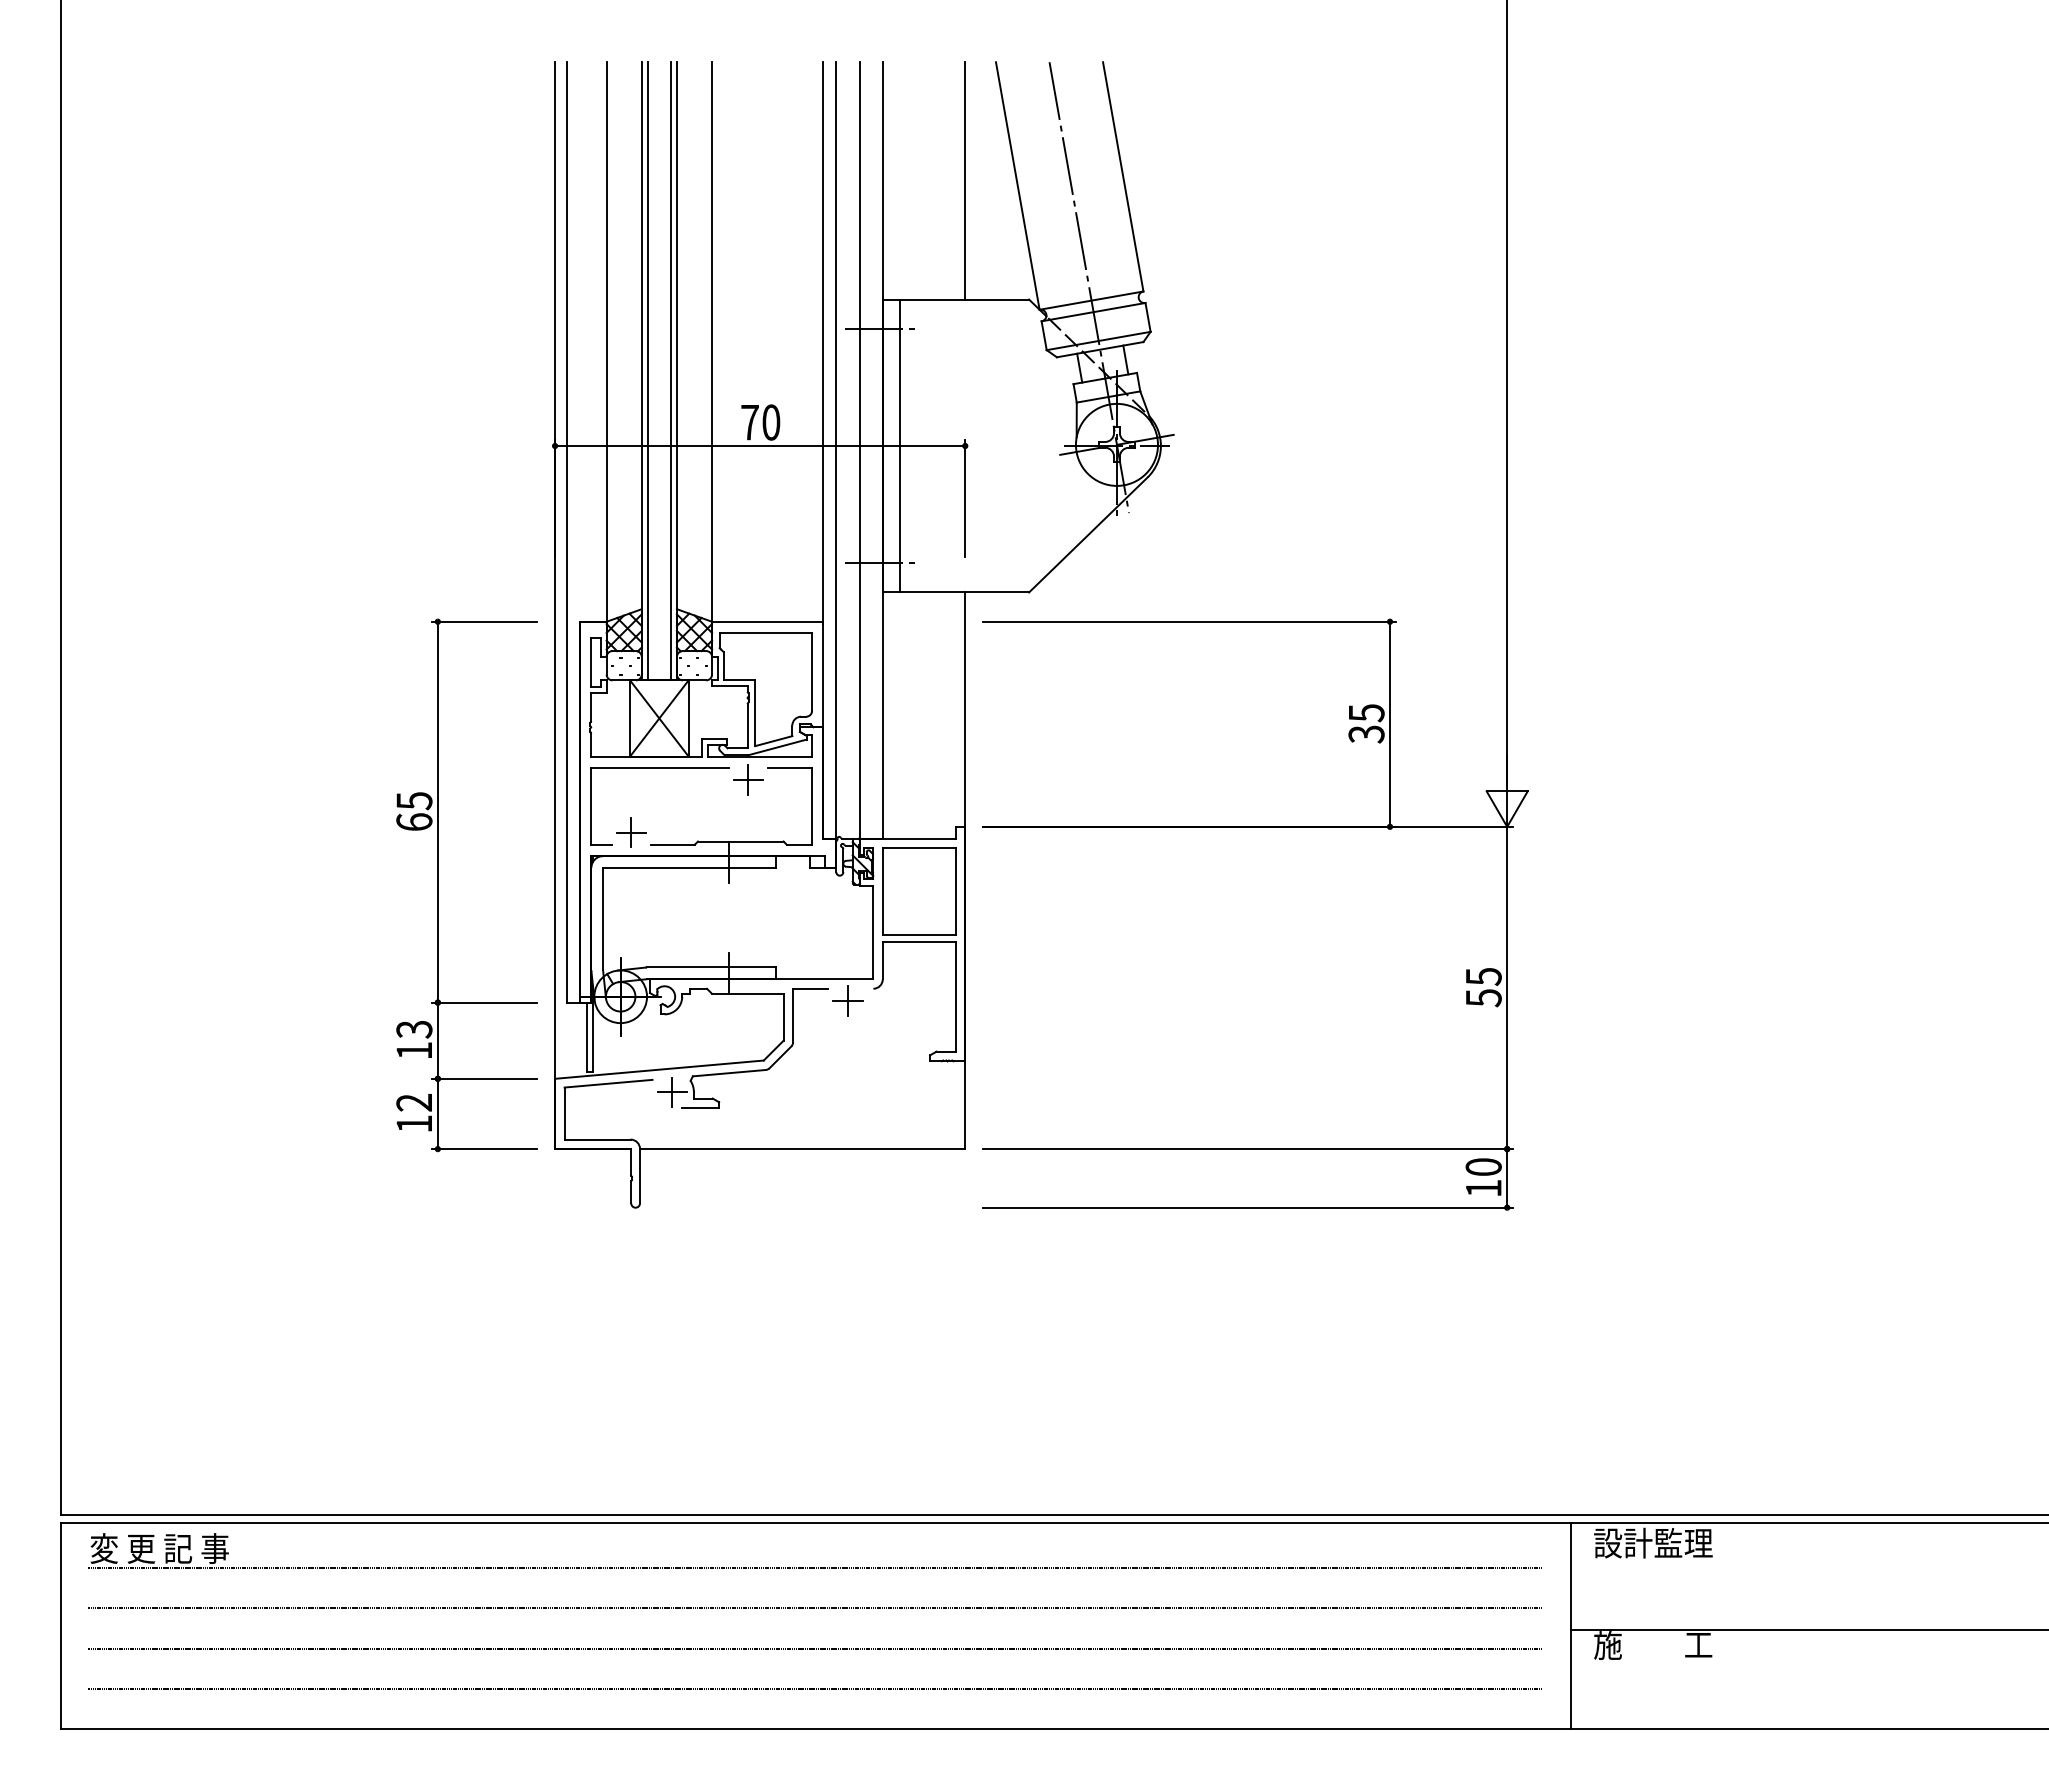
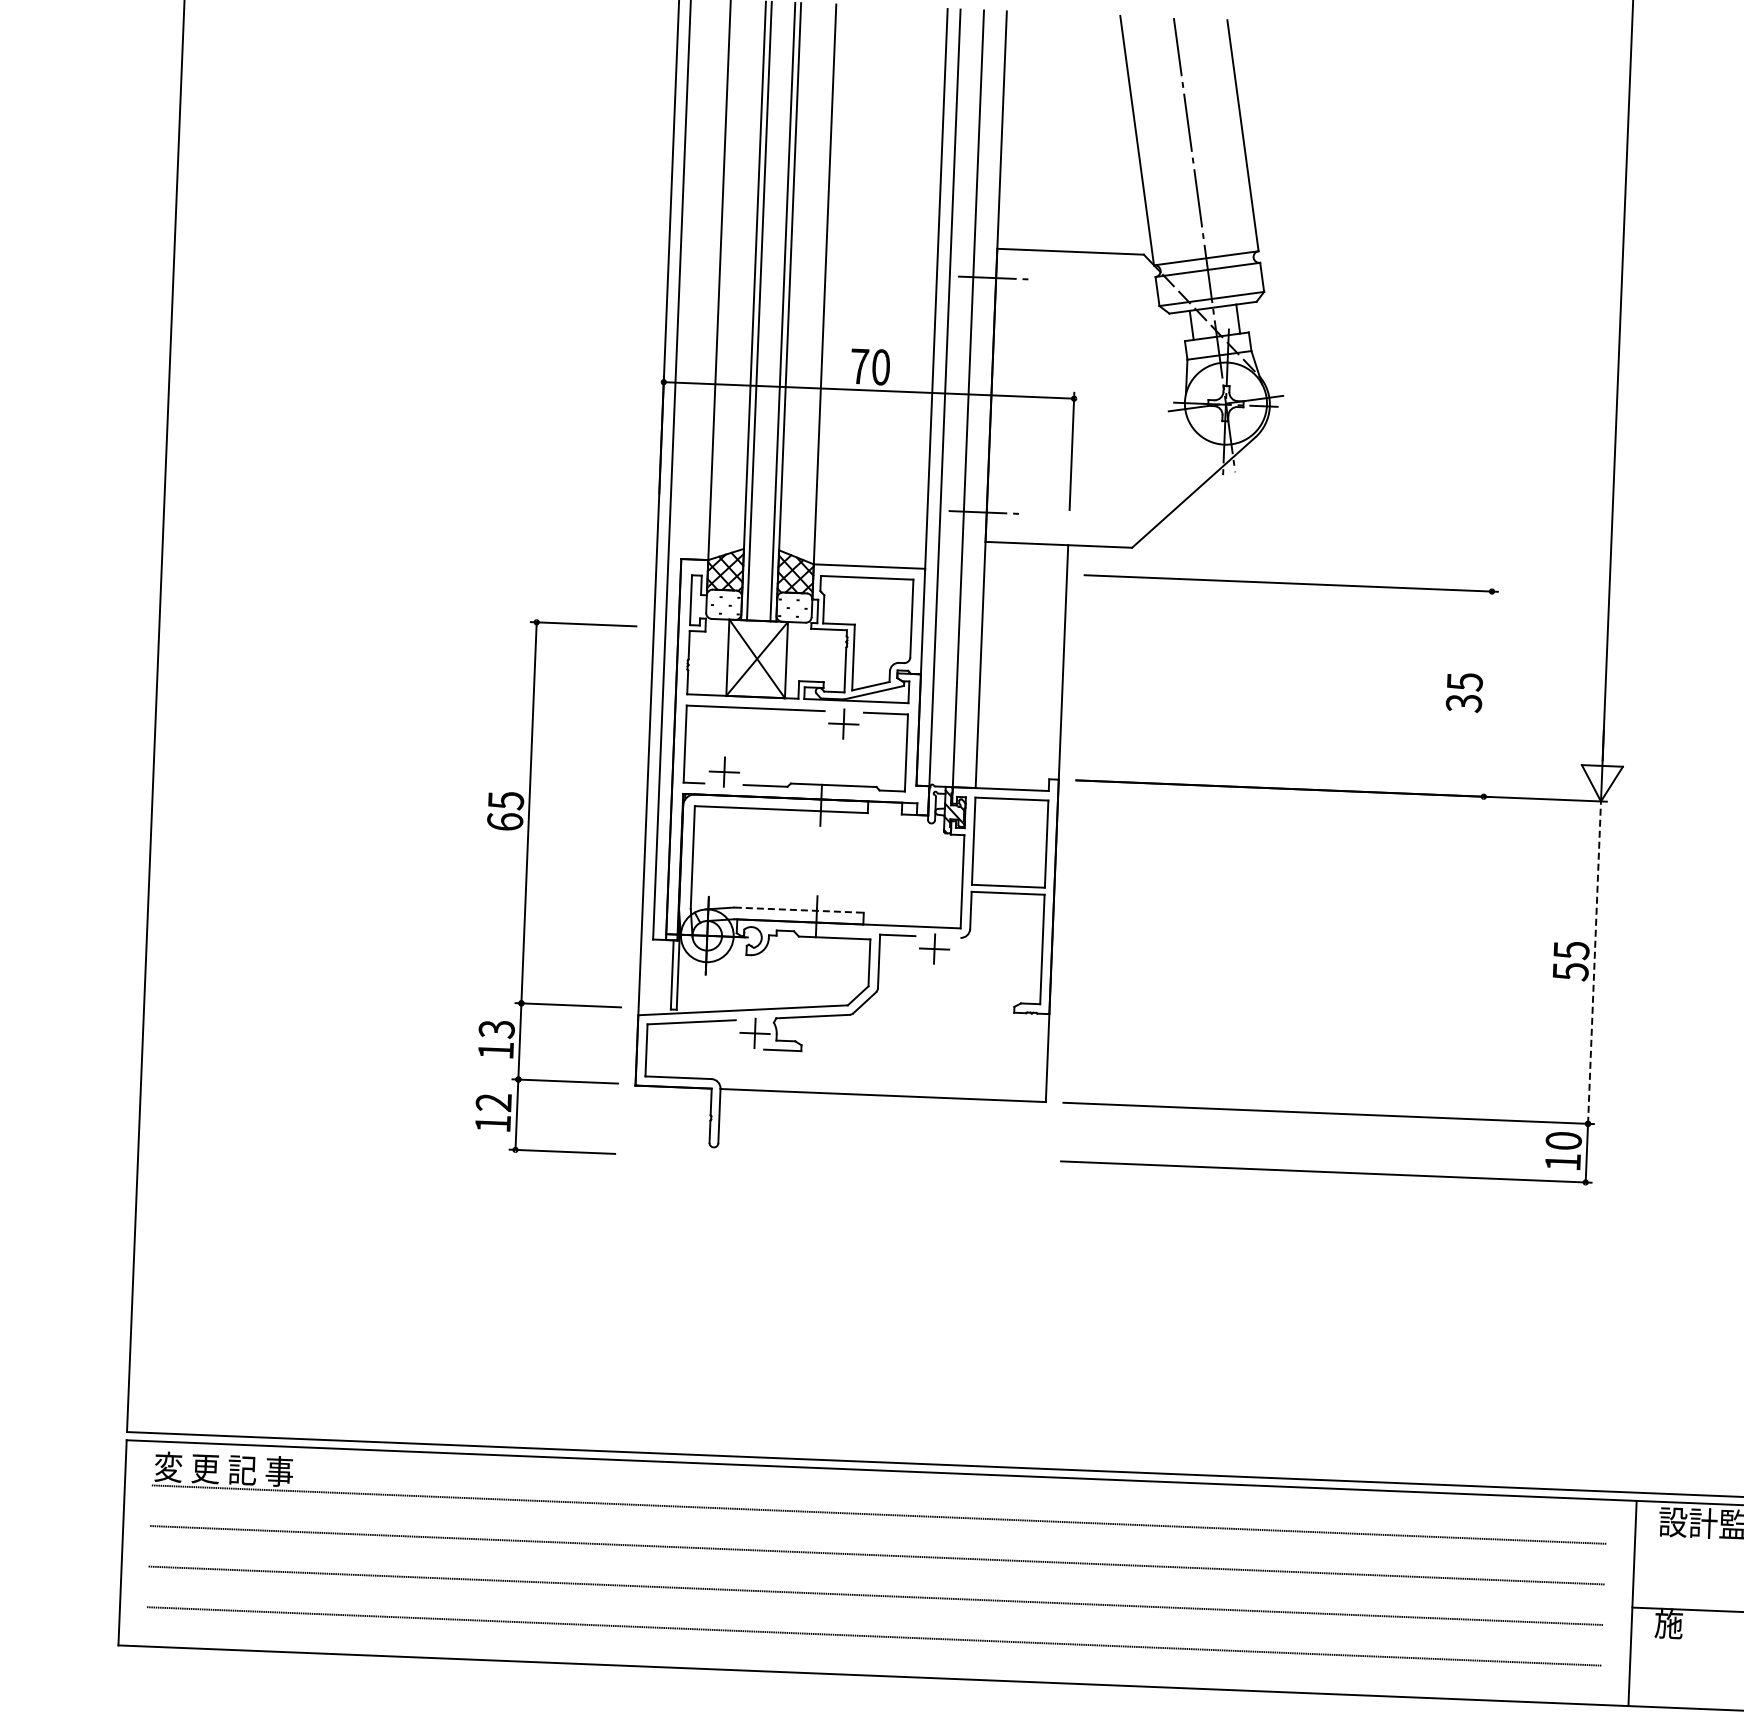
line: (965, 180) -> (1085, 133), removed
line: (900, 445) -> (1009, 395), removed
line: (1390, 723) -> (1488, 693), removed
part: (438, 885) -> (526, 886), moved
line: (712, 967) -> (800, 910), solid -> dashed
line: (1507, 987) -> (1594, 962), solid -> dashed

